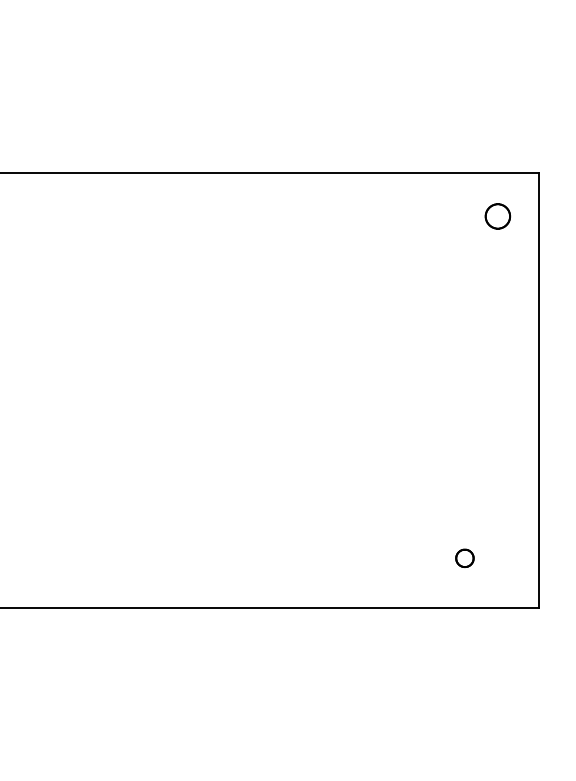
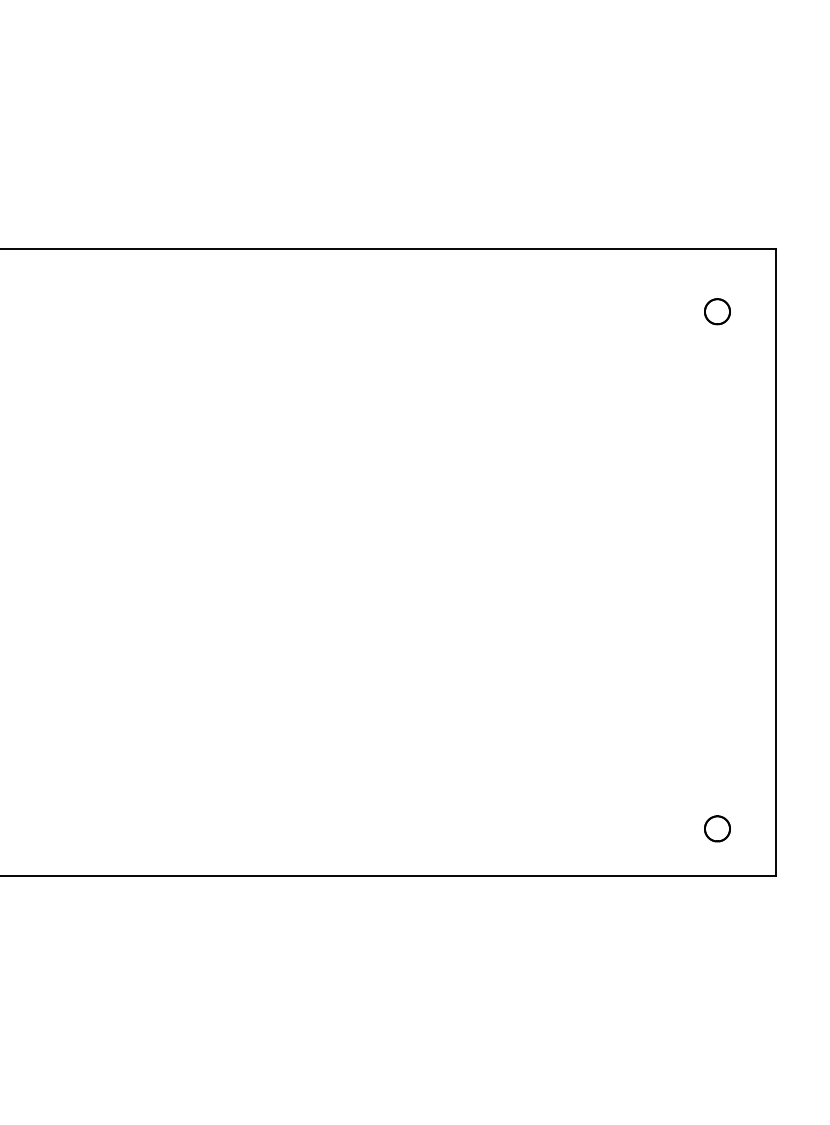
part: (497, 216) -> (716, 311), size x0.71
part: (464, 557) -> (716, 827), moved

